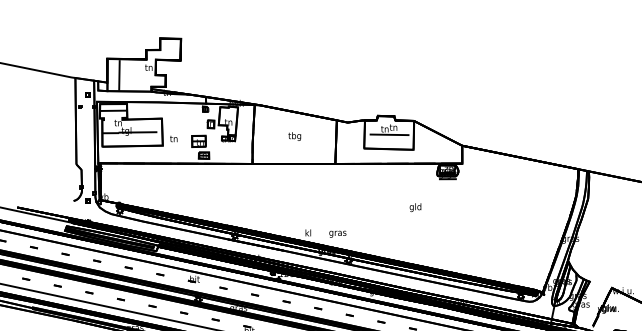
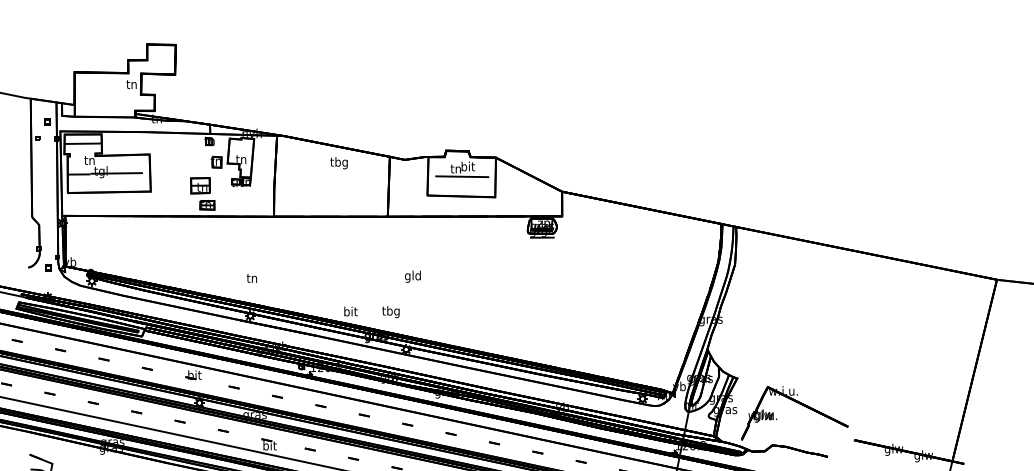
line: (118, 74) -> (90, 94), removed
text: (394, 127) -> (468, 166), tn -> bit
text: (294, 136) -> (338, 163), moved
text: (173, 139) -> (251, 278), moved
text: (415, 207) -> (412, 276), moved
text: (308, 232) -> (350, 311), kl -> bit
text: (337, 233) -> (390, 312), gras -> tbg

